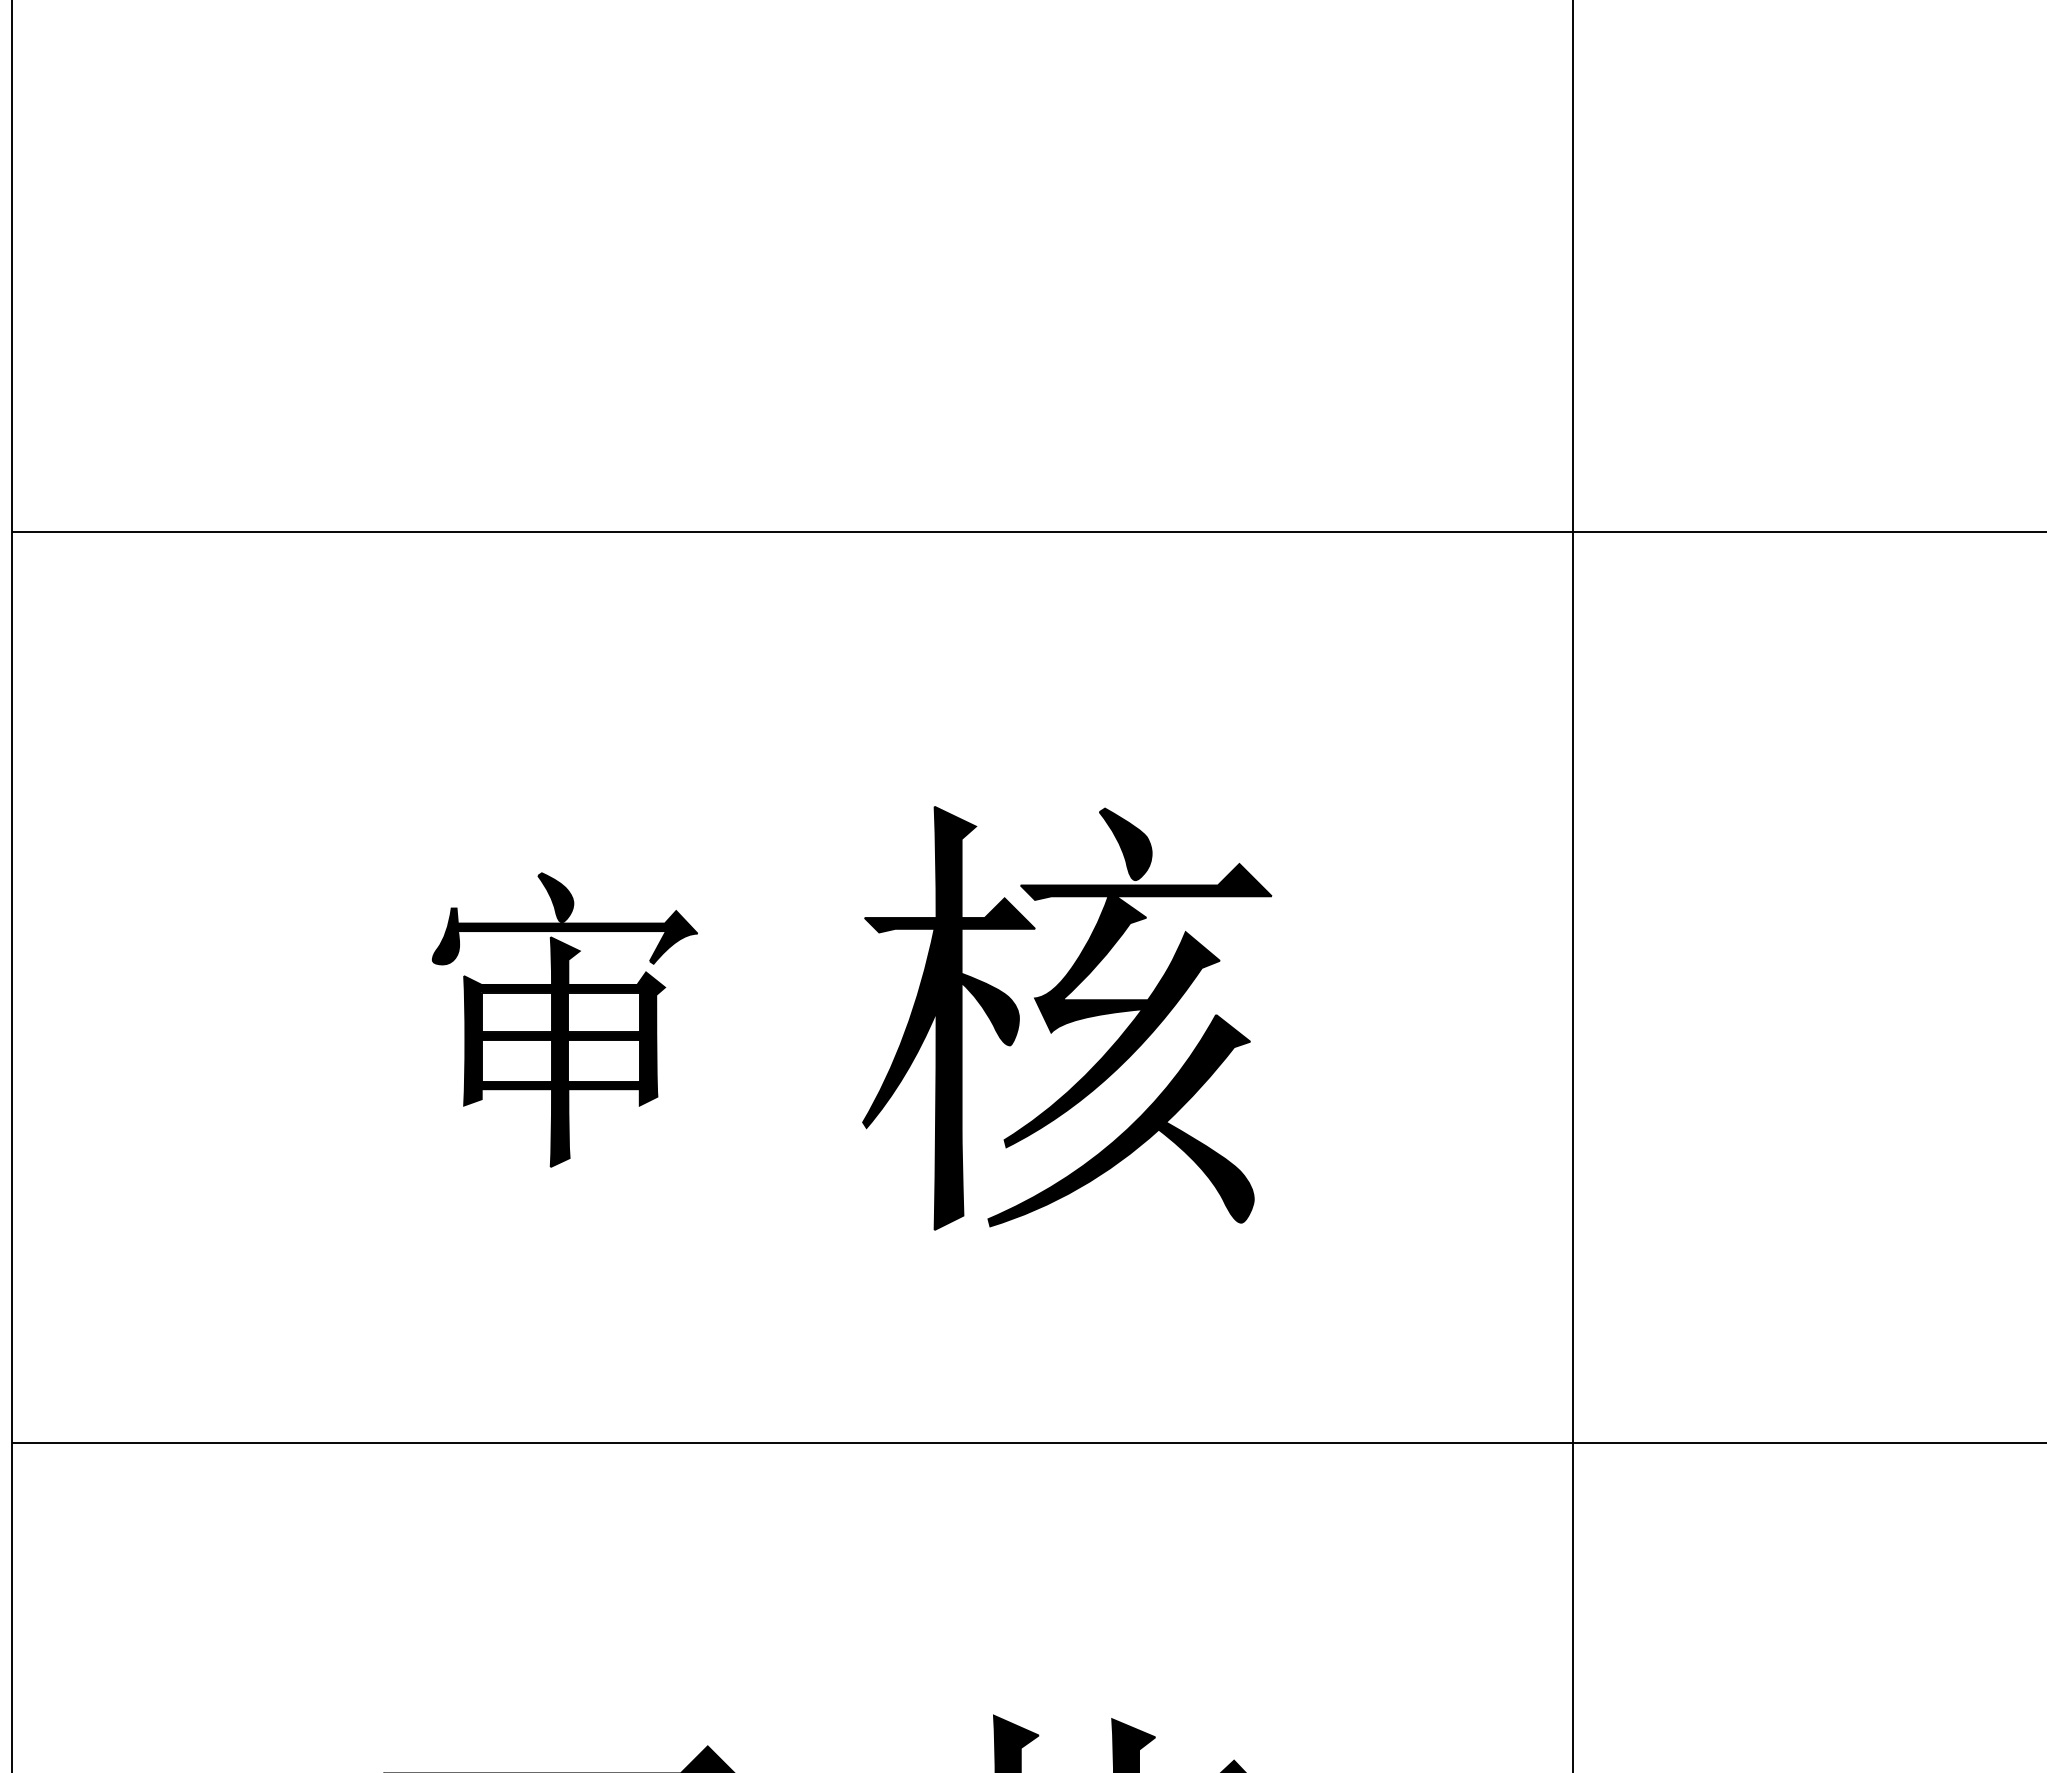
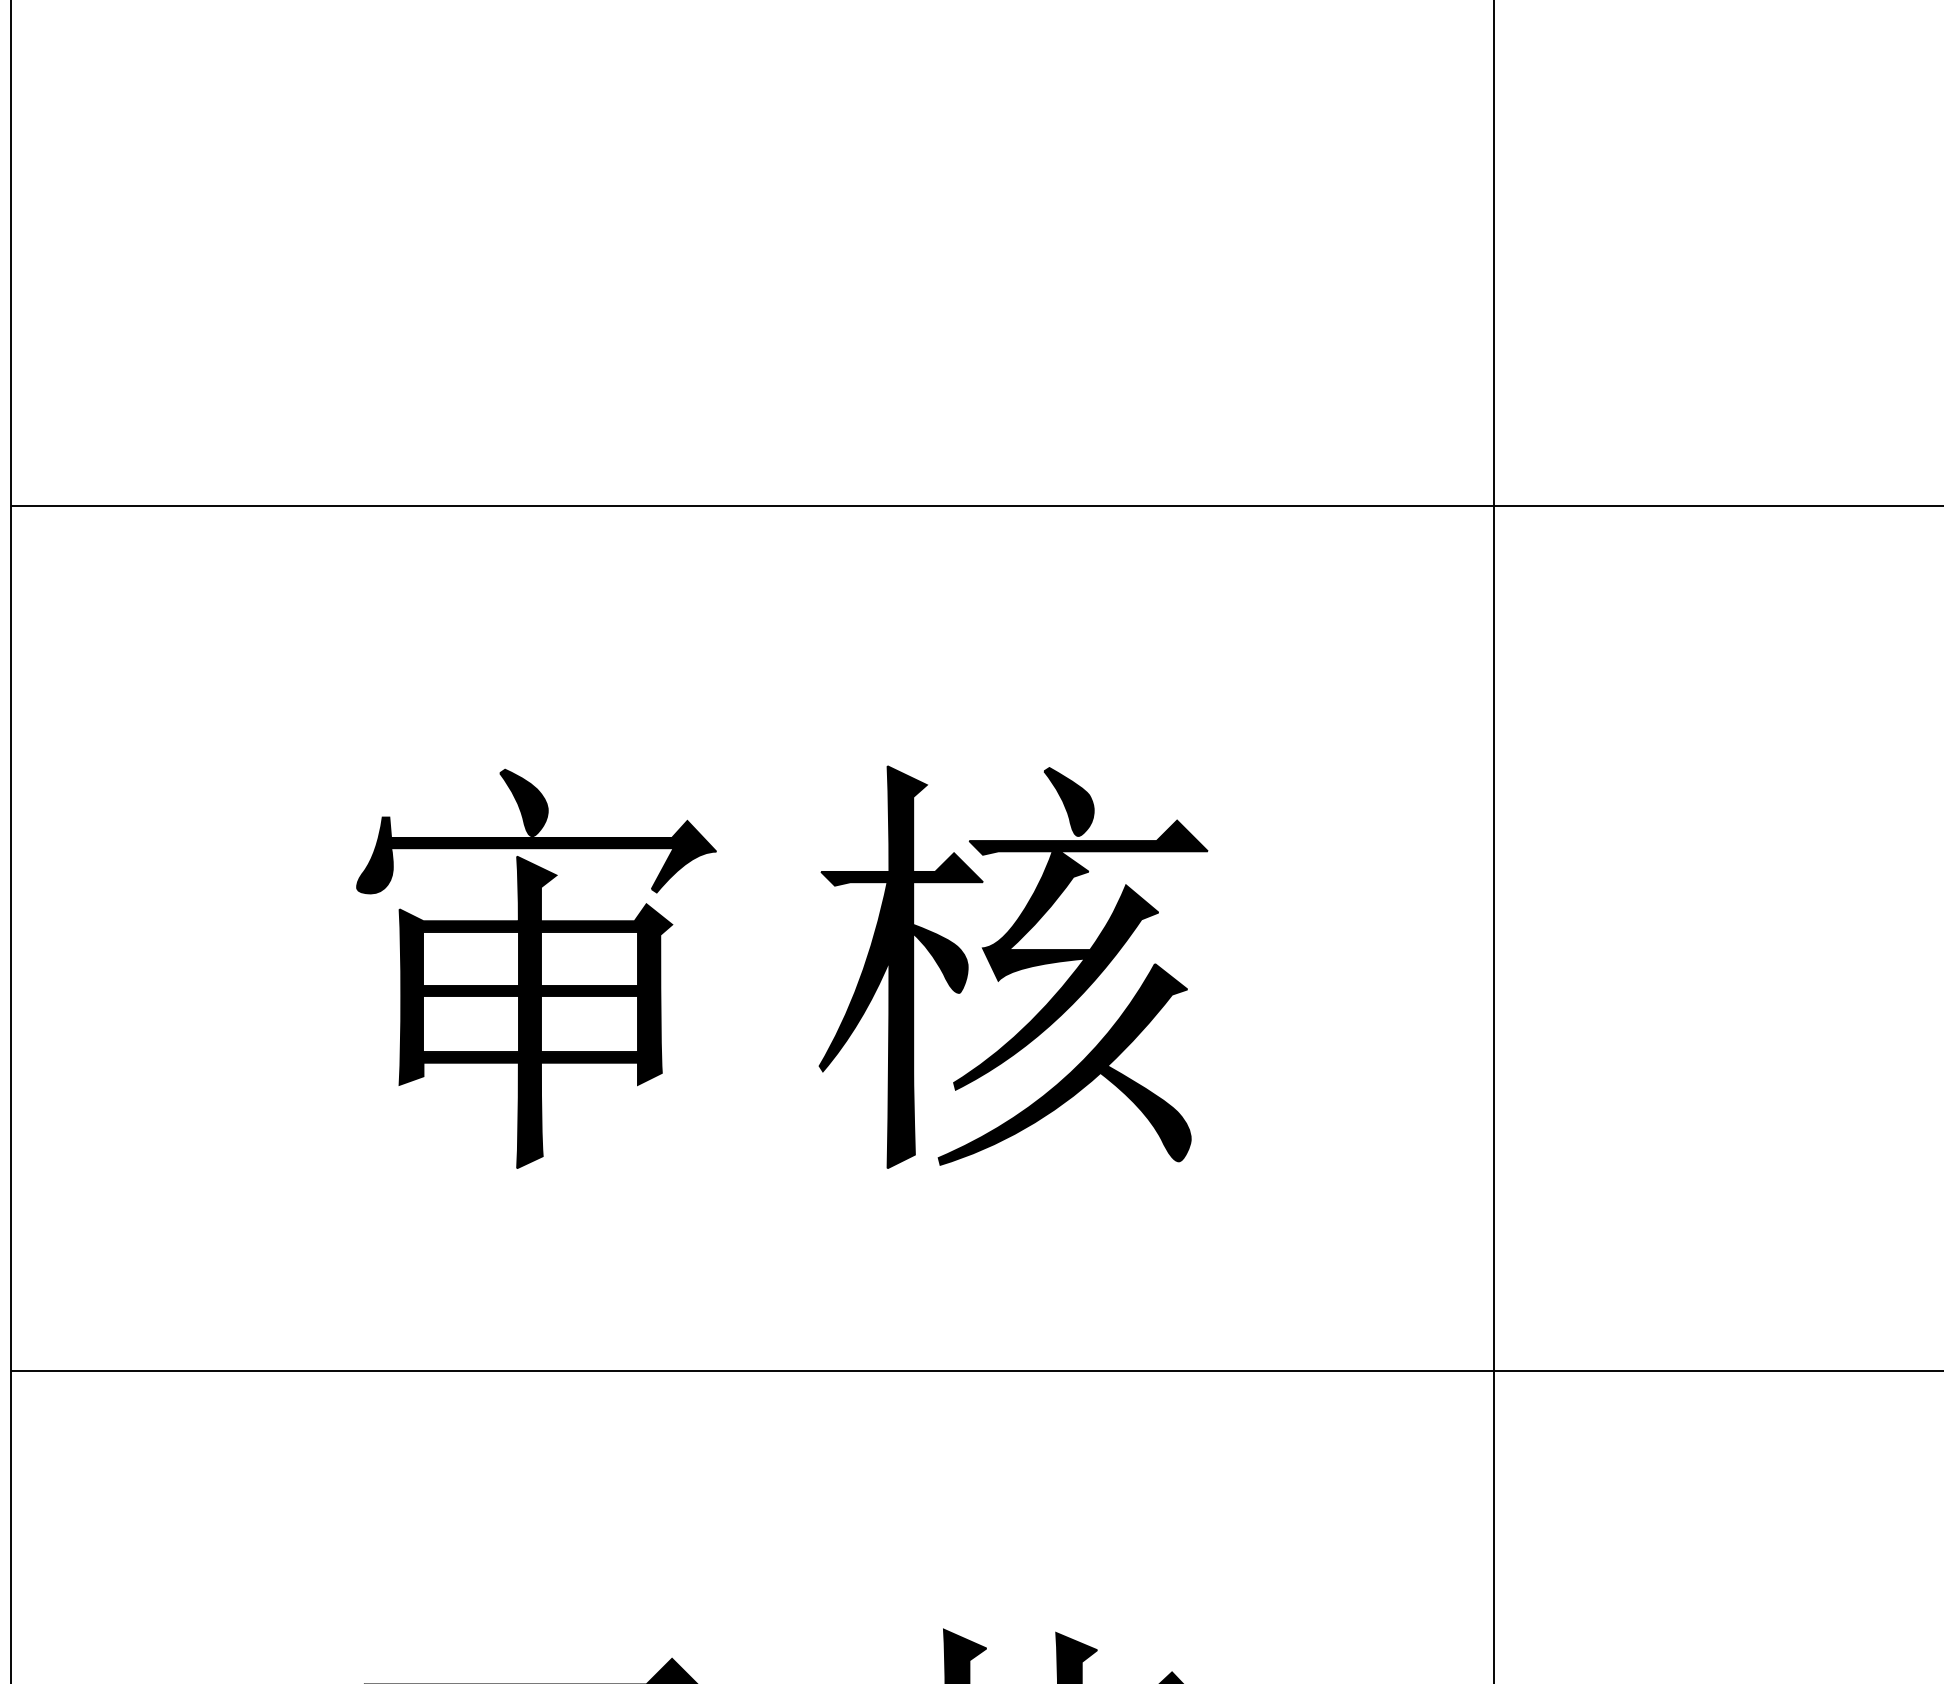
part: (564, 1019) -> (535, 968), size x1.43

